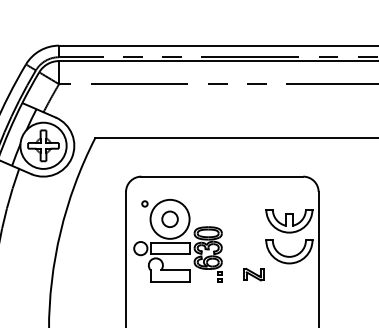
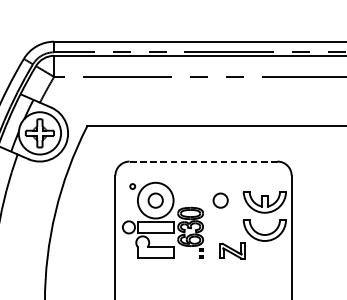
line: (222, 176) -> (203, 161), solid -> dashed
circle: (240, 218) -> (220, 199), added
part: (253, 274) -> (232, 251), size x1.4

